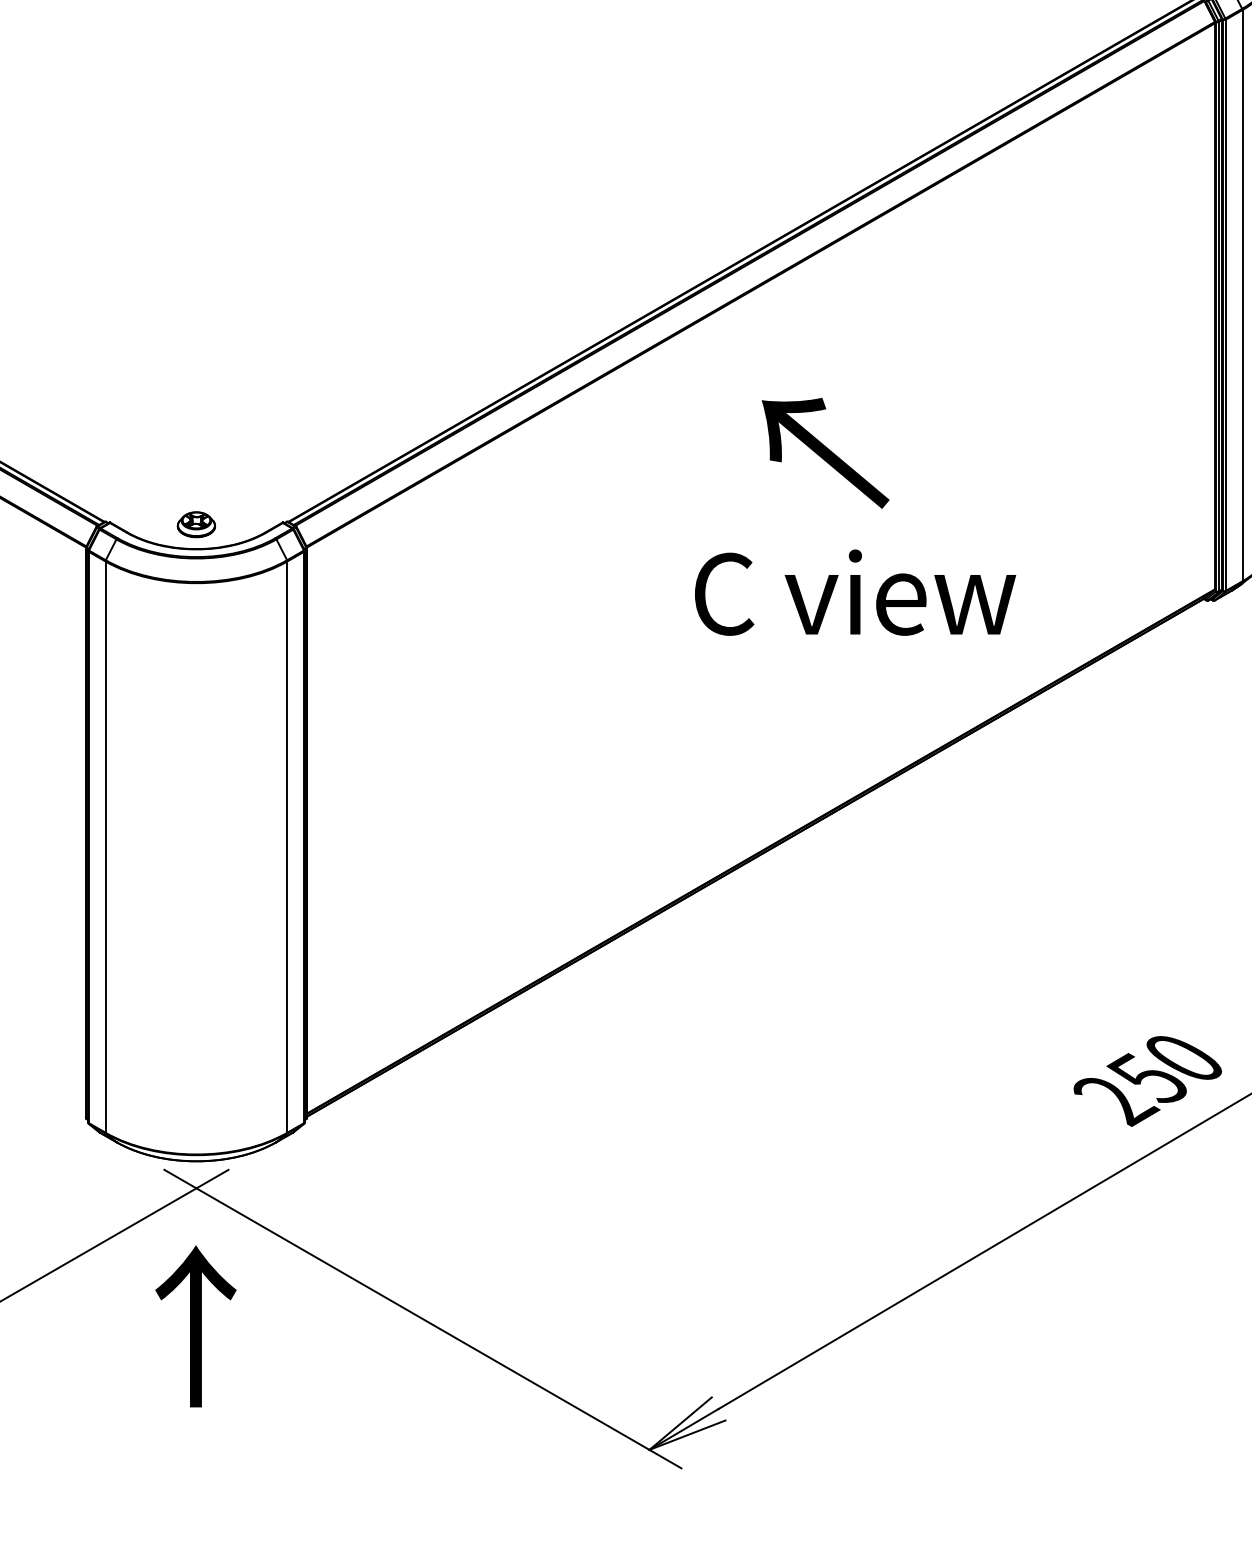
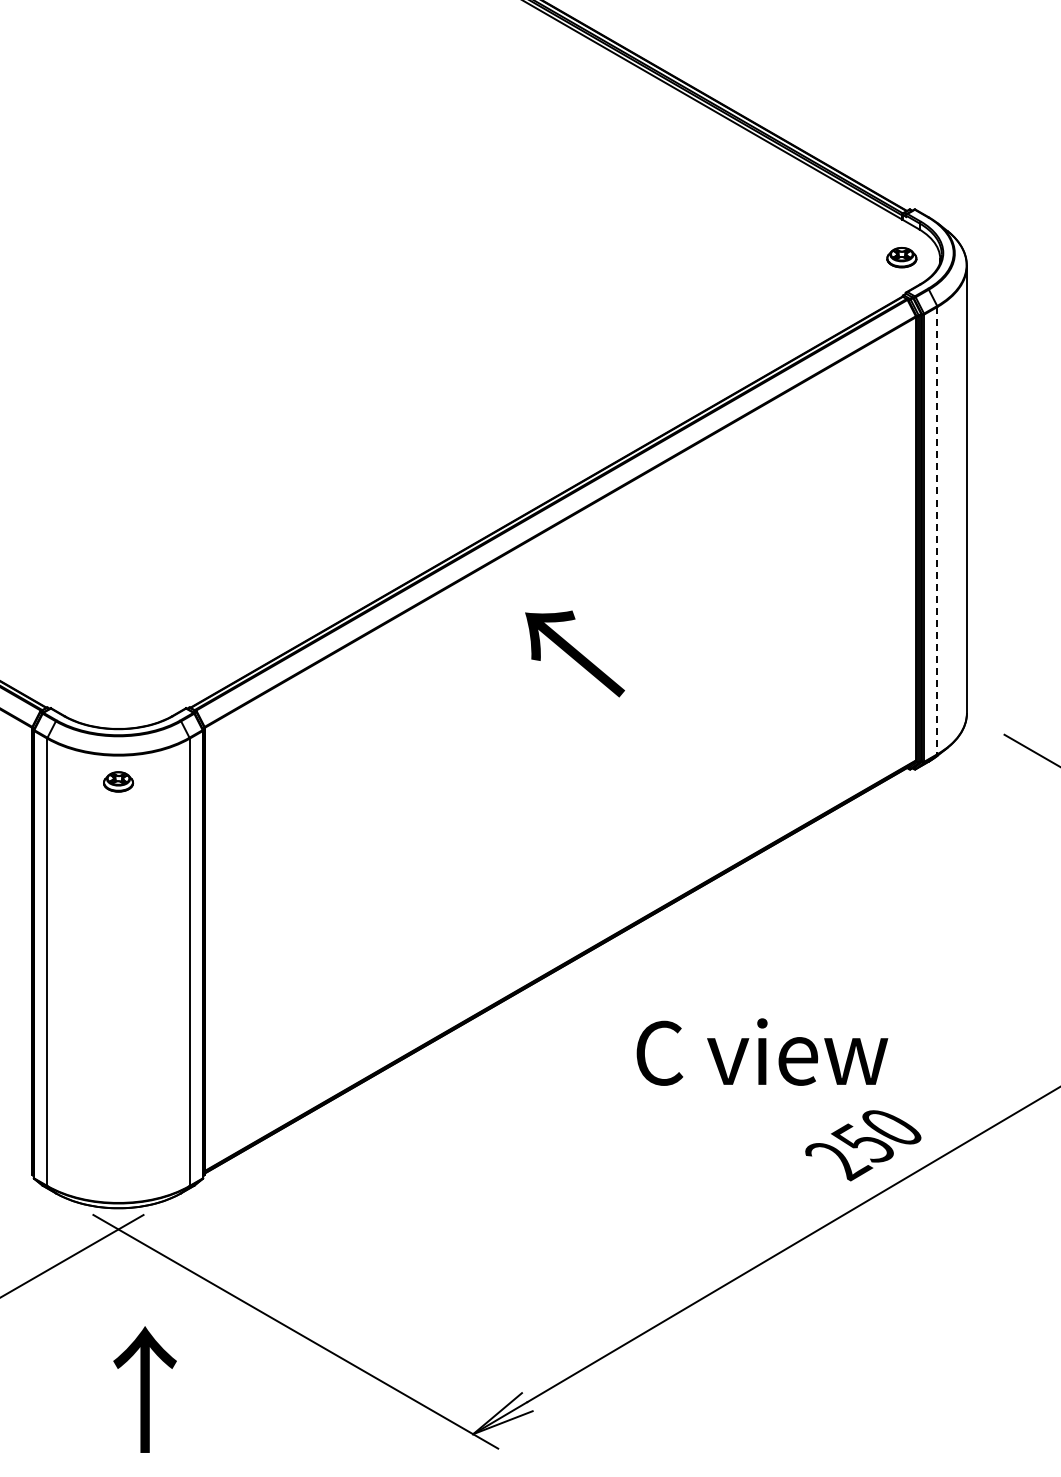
line: (1242, 295) -> (937, 530), solid -> dashed
text: (824, 452) -> (574, 653), moved
part: (196, 524) -> (118, 781), moved
text: (855, 591) -> (762, 1051), moved
text: (195, 1326) -> (144, 1389), moved

